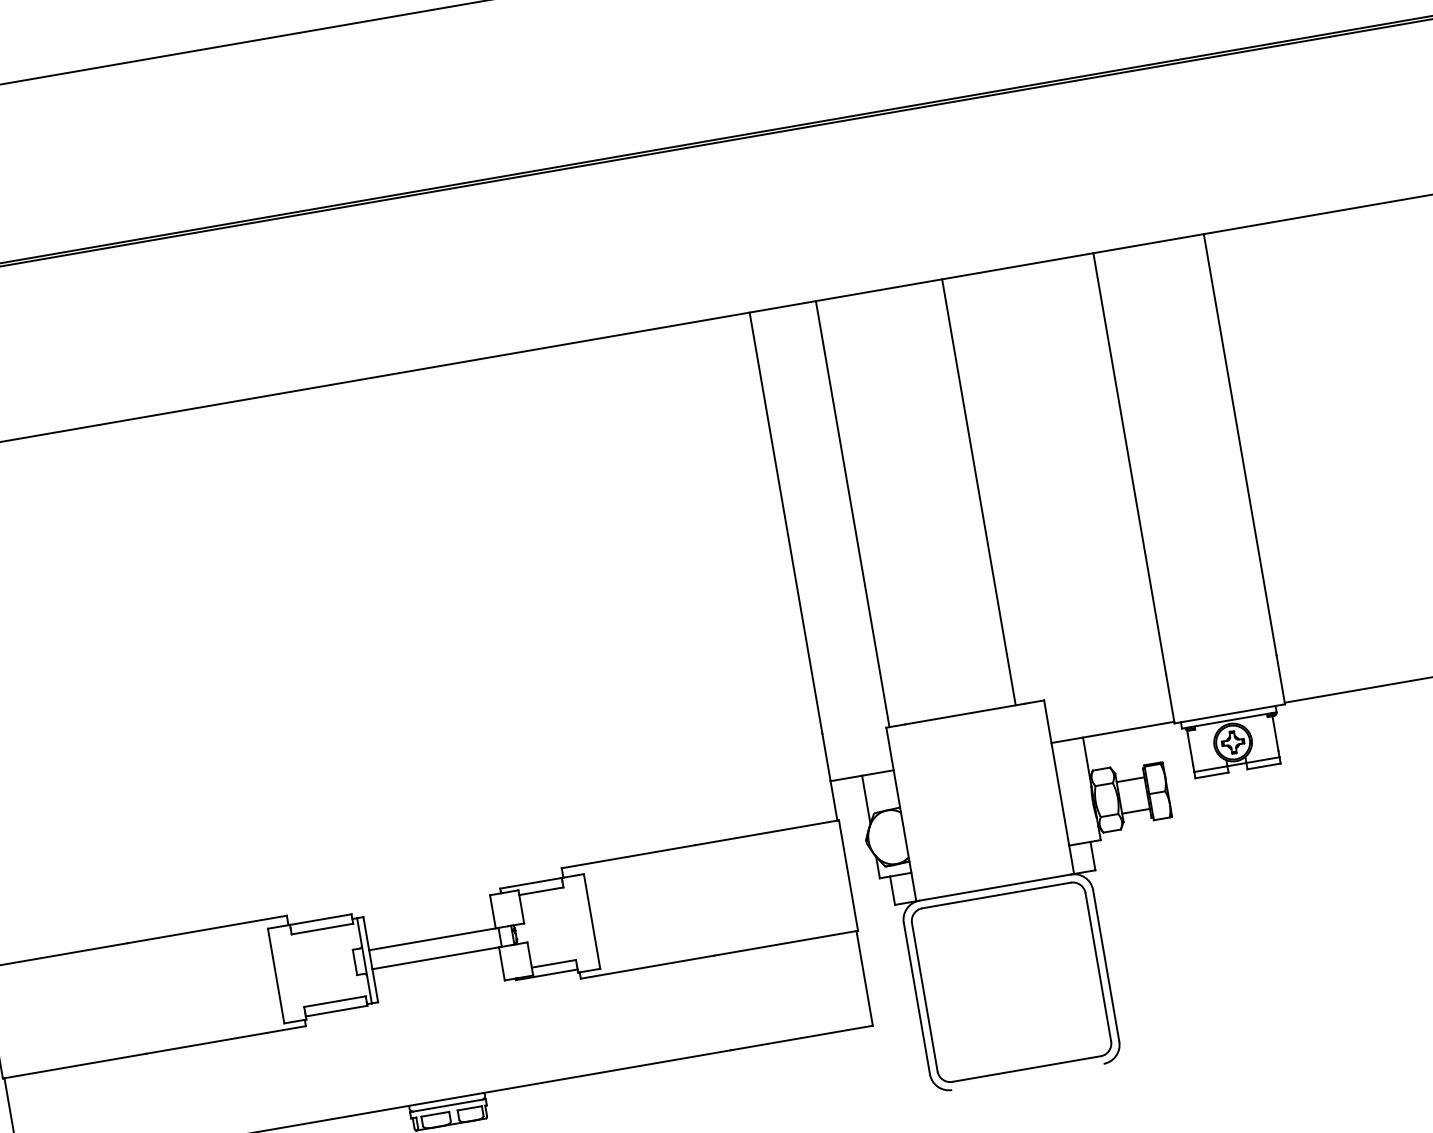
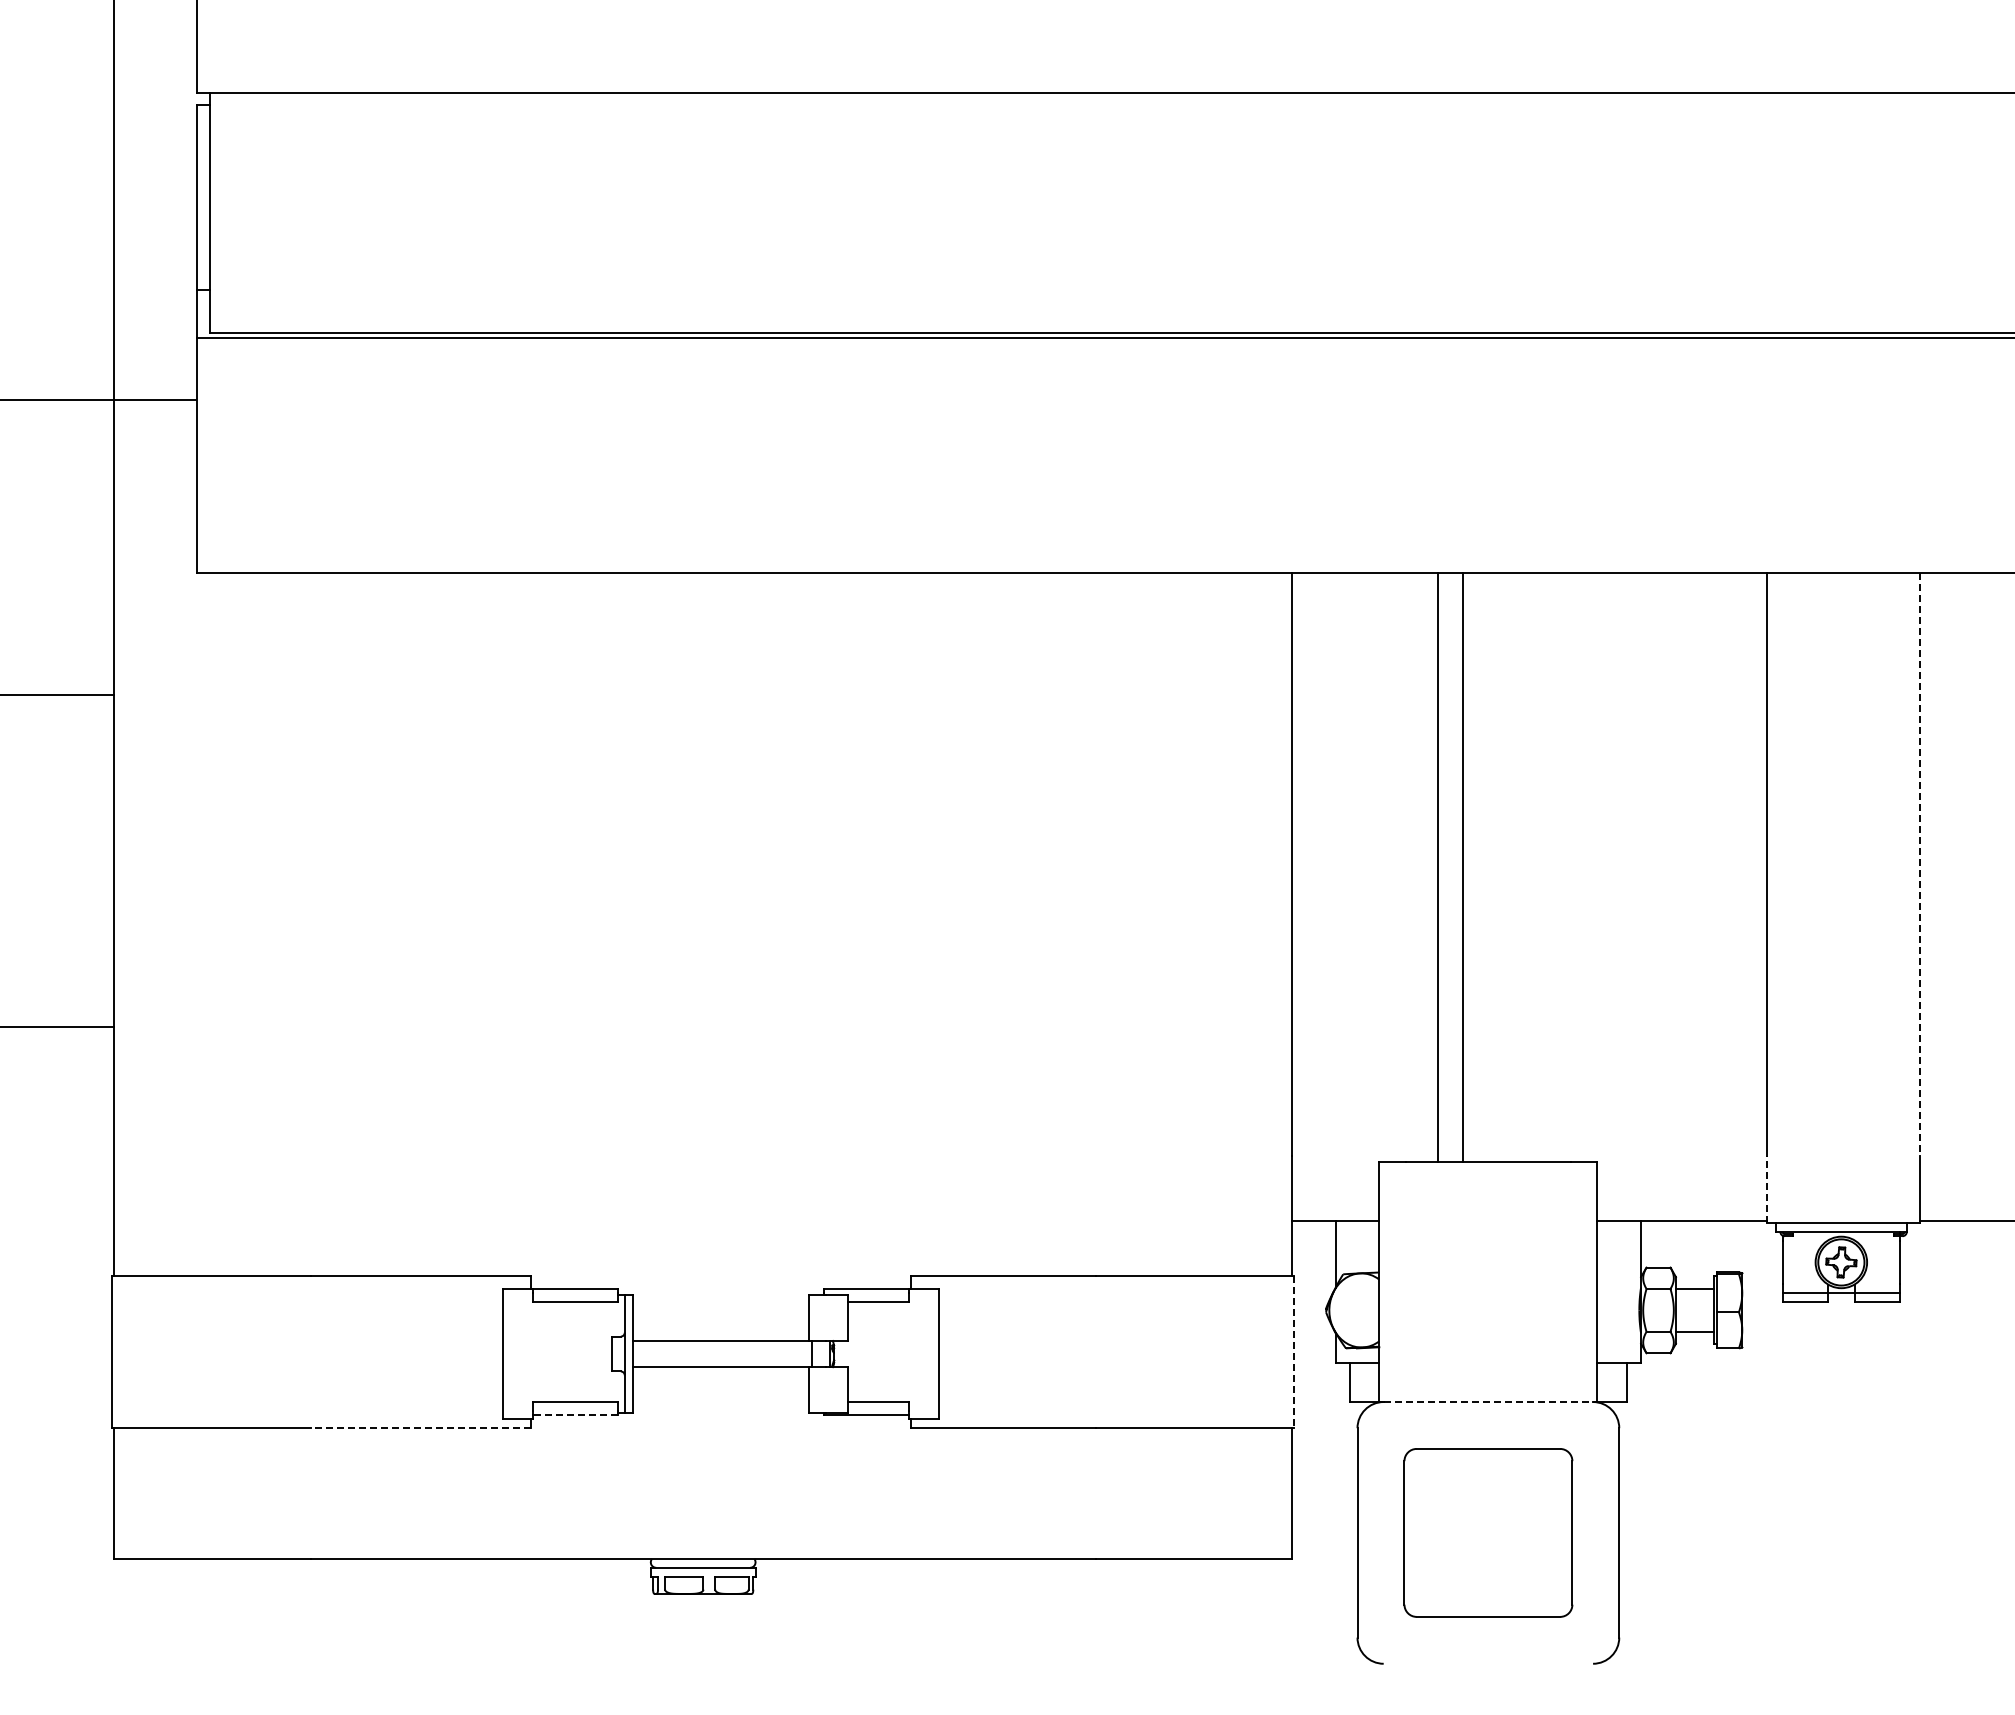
line: (1239, 444) -> (1919, 864), solid -> dashed
line: (979, 492) -> (1463, 867), moved
line: (852, 514) -> (1437, 867), moved
line: (1170, 699) -> (1767, 1189), solid -> dashed
line: (848, 876) -> (1294, 1352), solid -> dashed
line: (995, 887) -> (1488, 1402), solid -> dashed
part: (1011, 981) -> (1488, 1532), size x0.7
line: (336, 1011) -> (575, 1415), solid -> dashed
line: (226, 1040) -> (420, 1428), solid -> dashed

